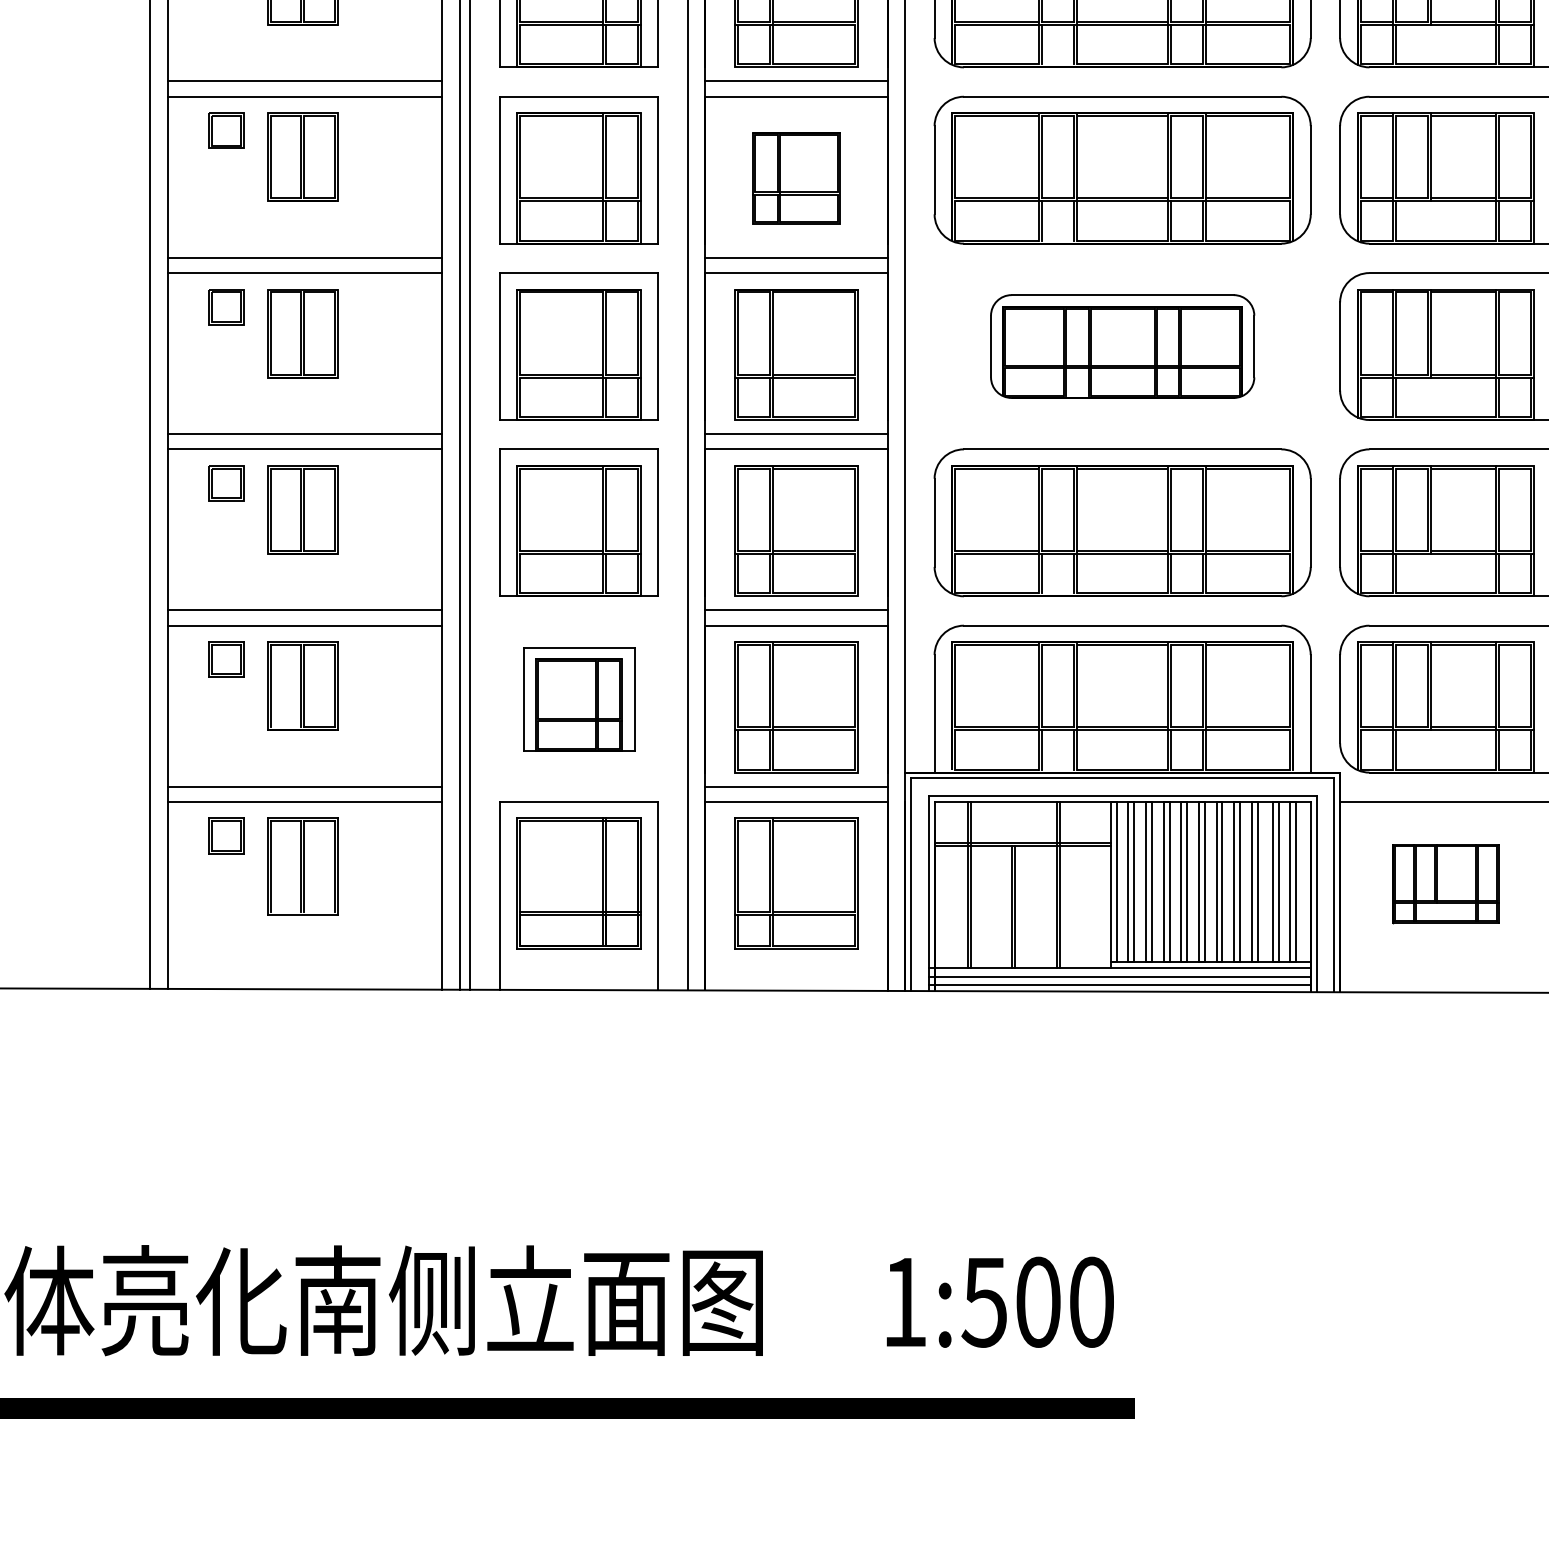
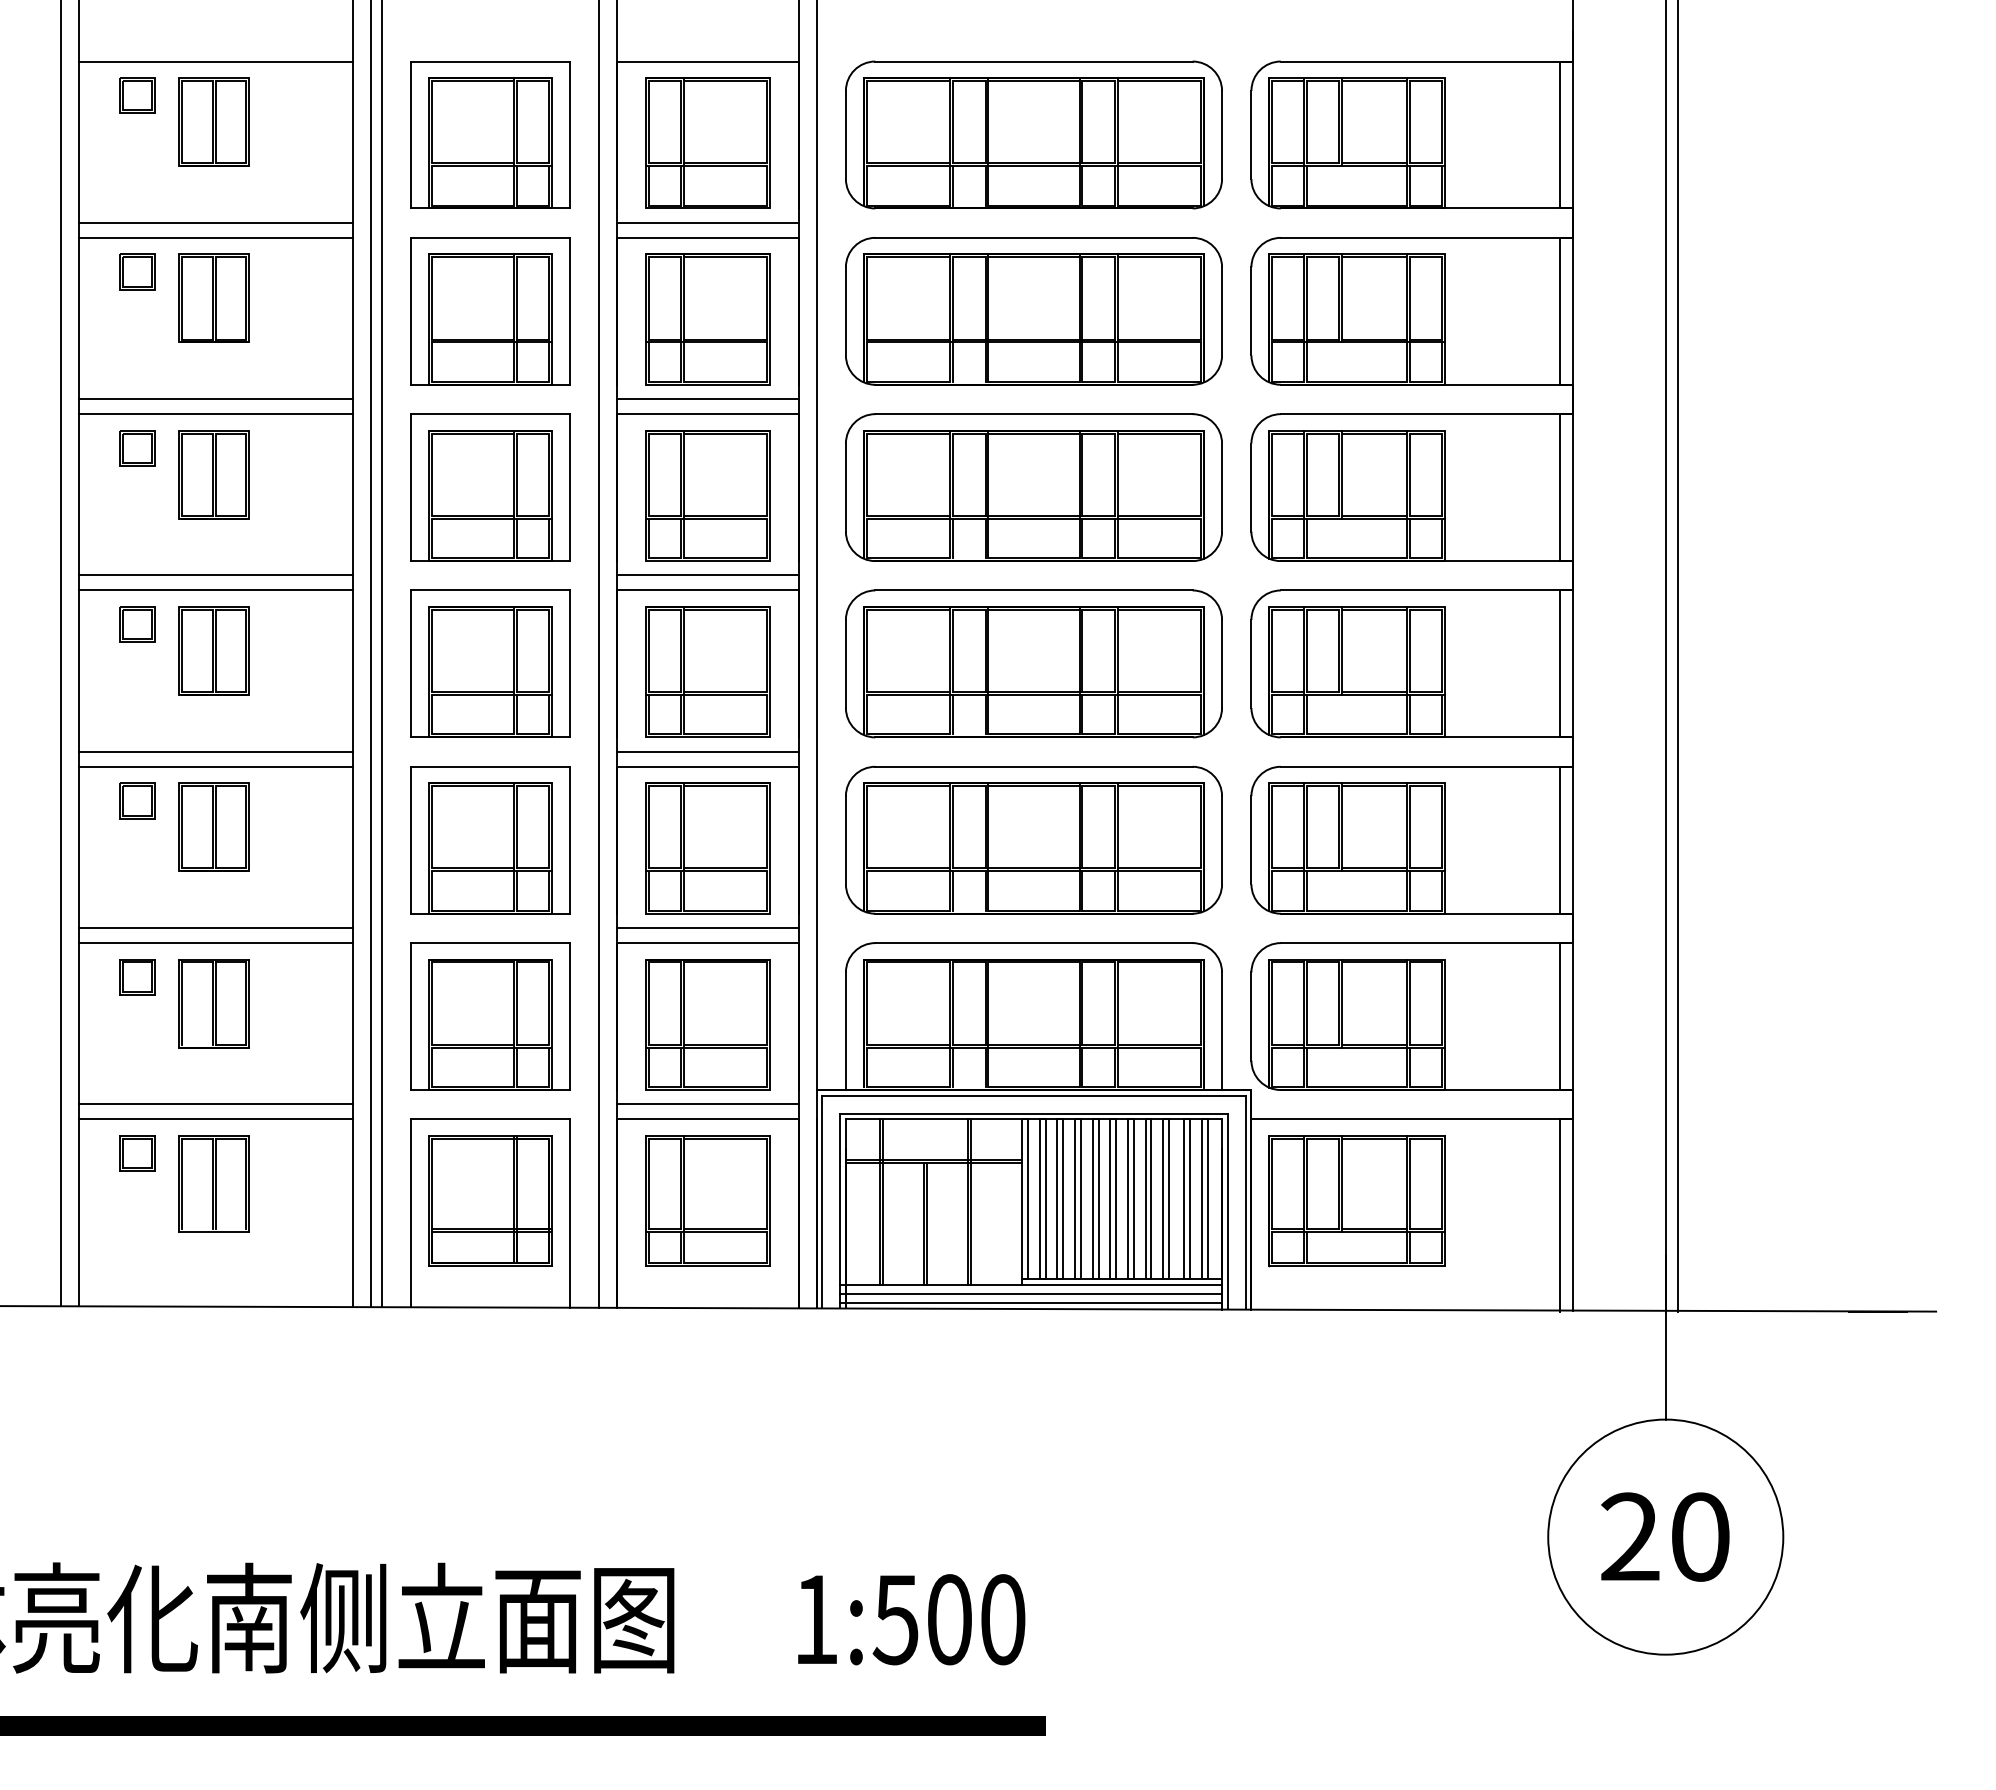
part: (796, 178) -> (707, 495), size x1.43
part: (1122, 346) -> (1033, 663), size x1.43
part: (579, 699) -> (490, 1016), size x1.43
part: (1445, 884) -> (1356, 1201), size x1.67

